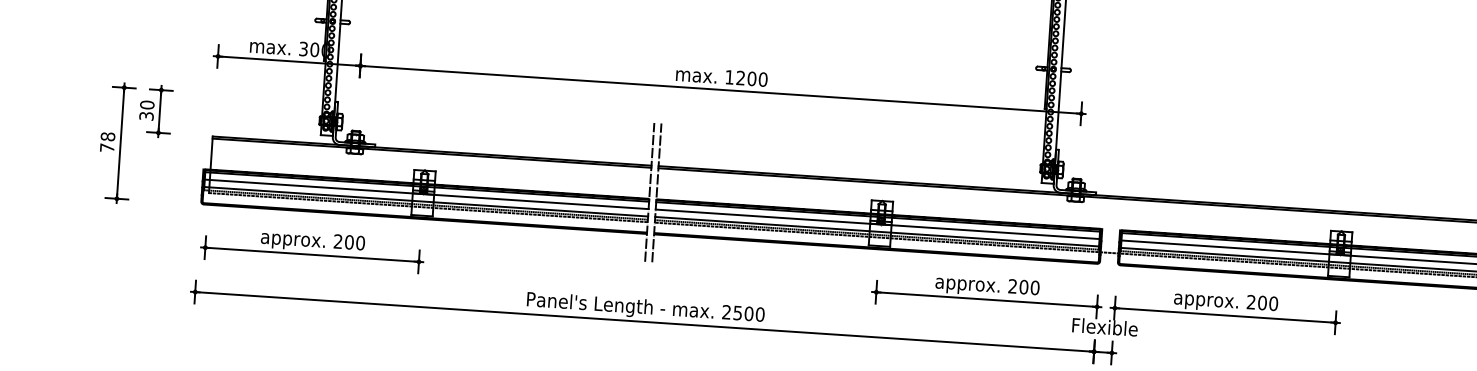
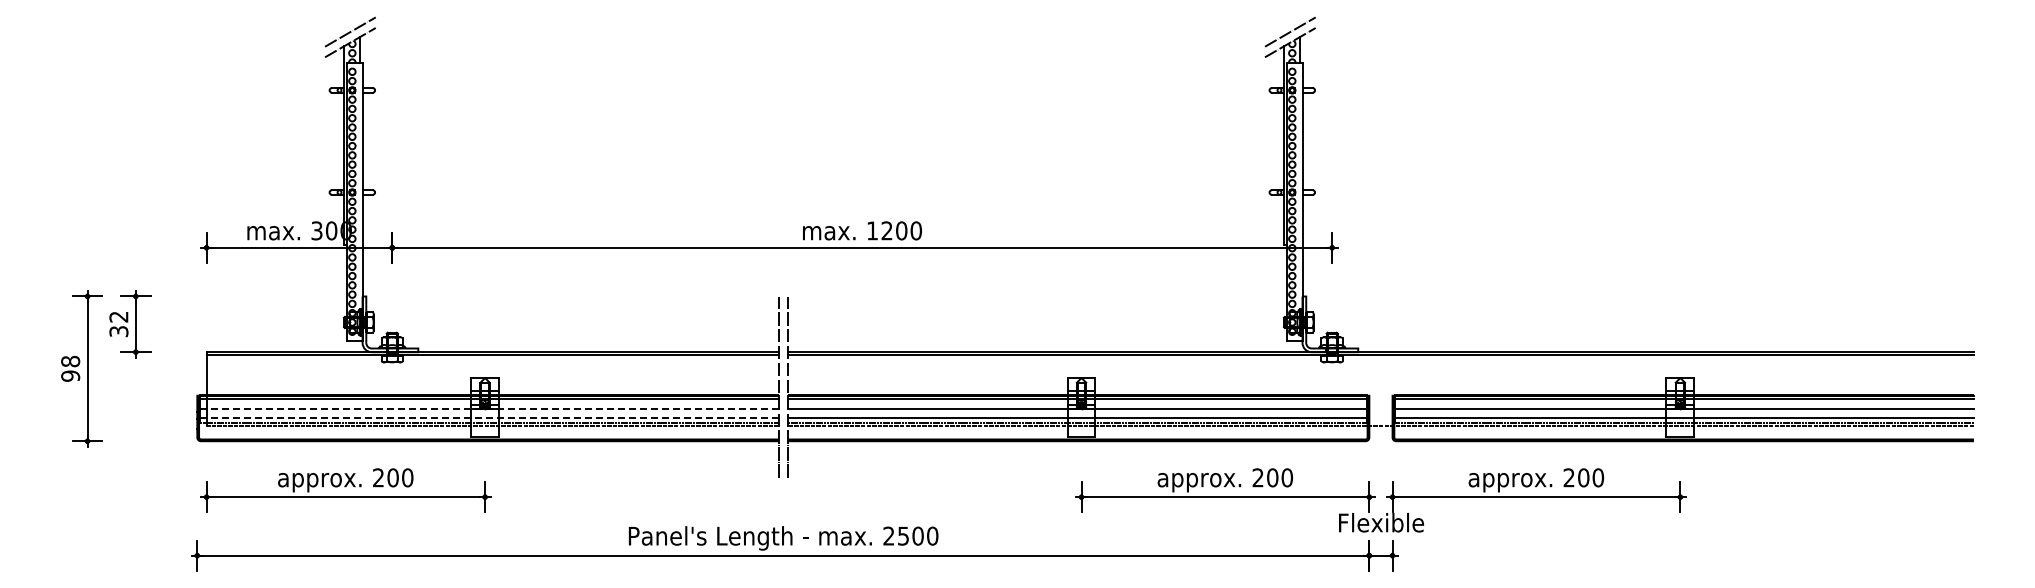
text: (147, 104) -> (118, 316), 30 -> 32
text: (107, 147) -> (70, 375), 78 -> 98
line: (426, 194) -> (489, 408), solid -> dashed
line: (426, 201) -> (489, 418), solid -> dashed

